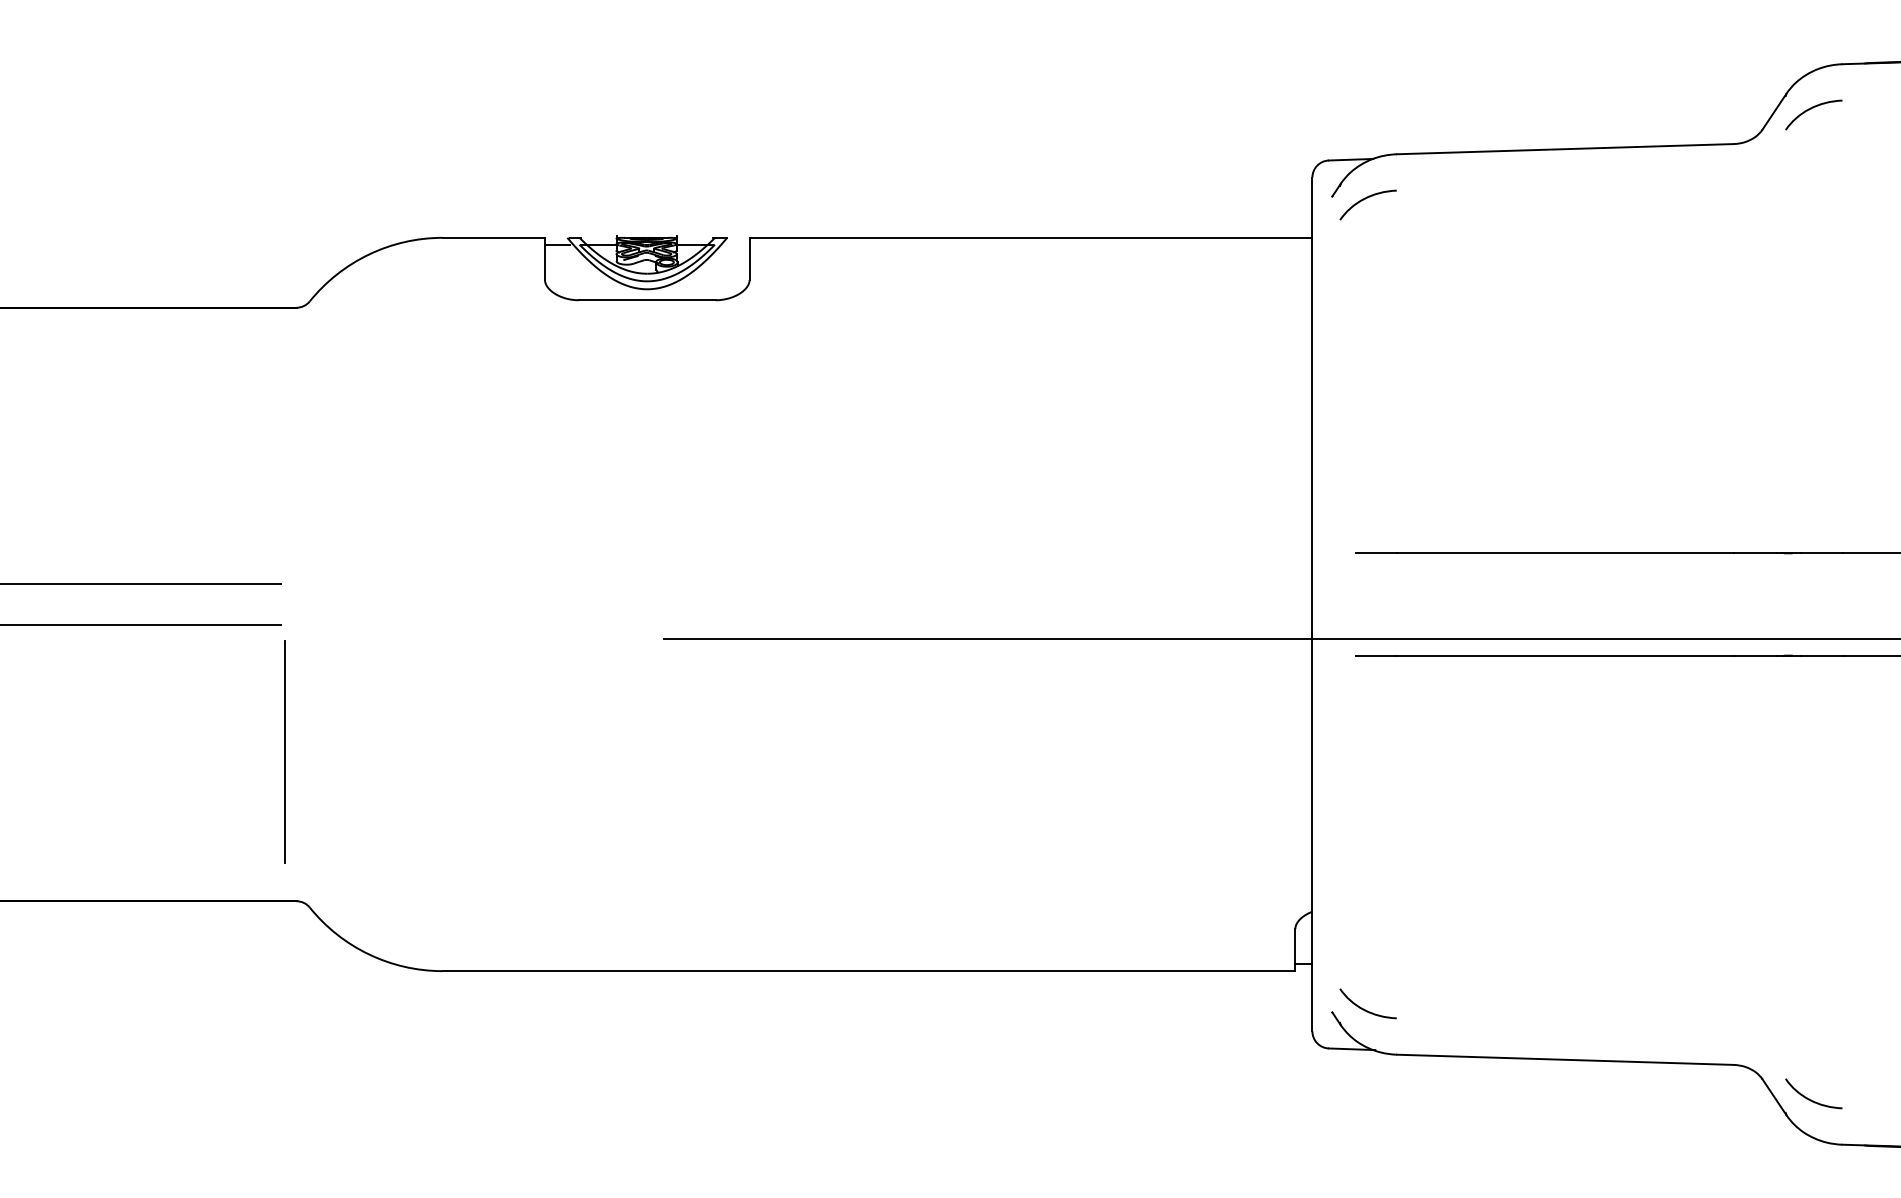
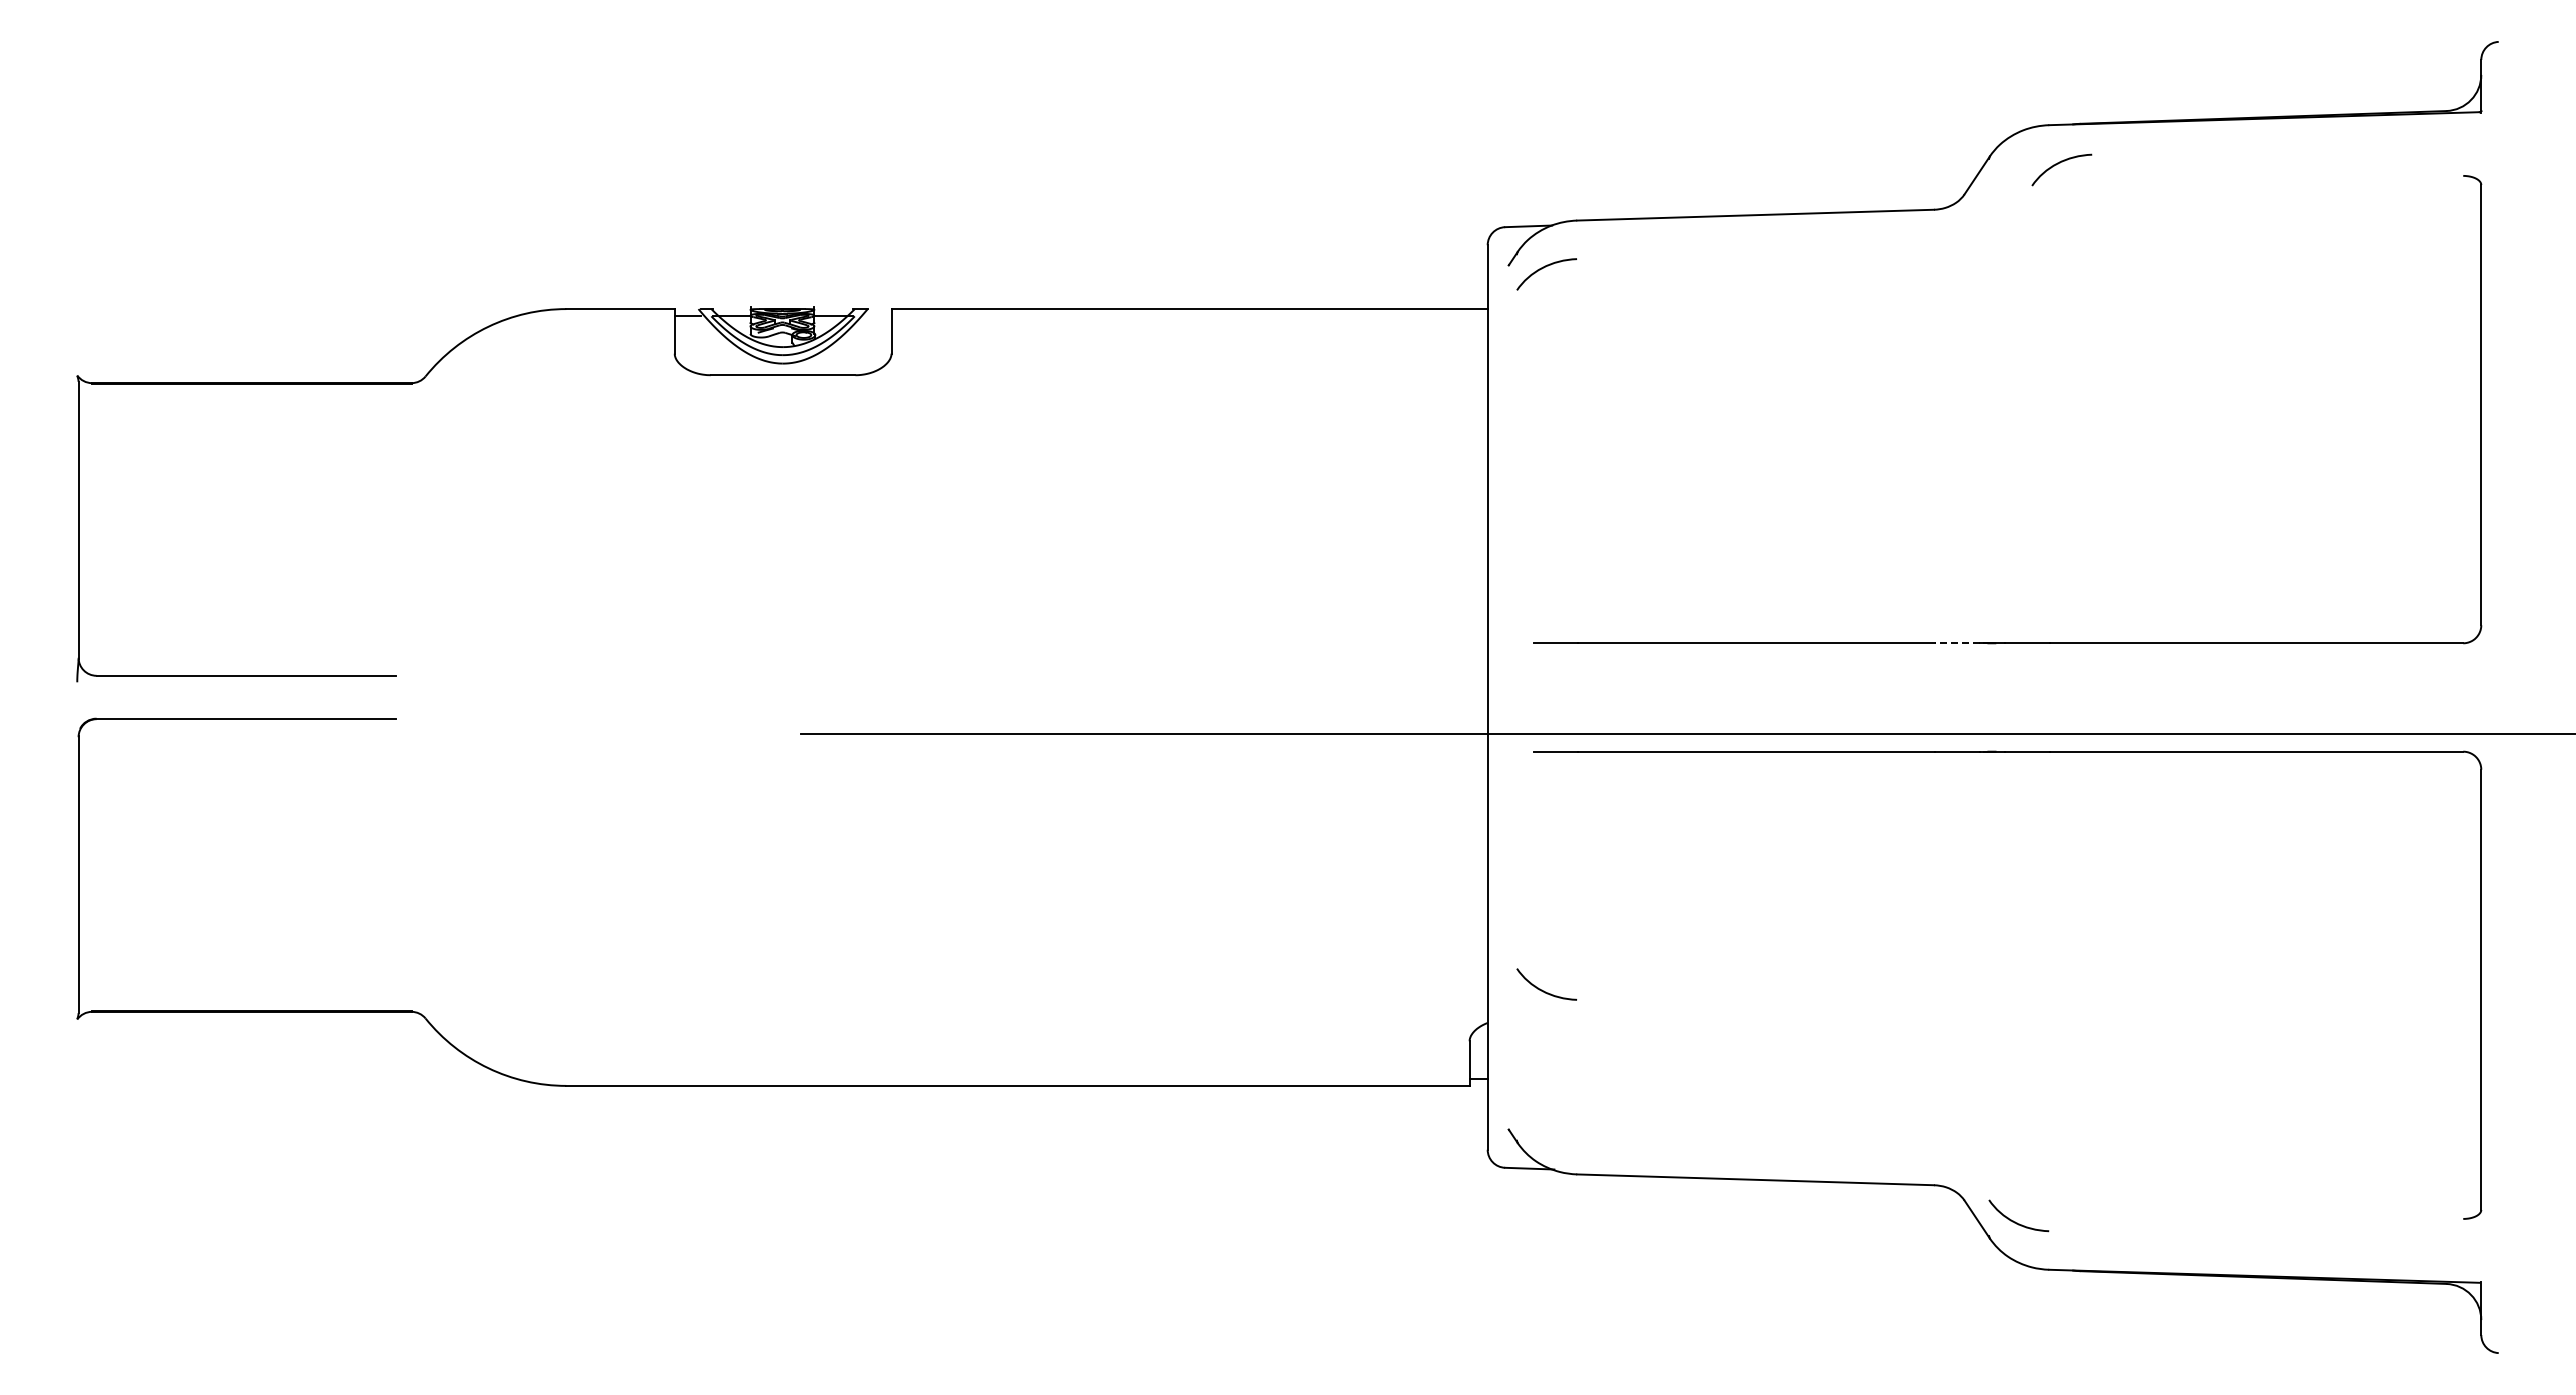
curve: (1810, 109) -> (2058, 164), moved
line: (1755, 553) -> (1957, 643), solid -> dashed
line: (285, 751) -> (399, 853), removed
curve: (1366, 1009) -> (1544, 990), moved

